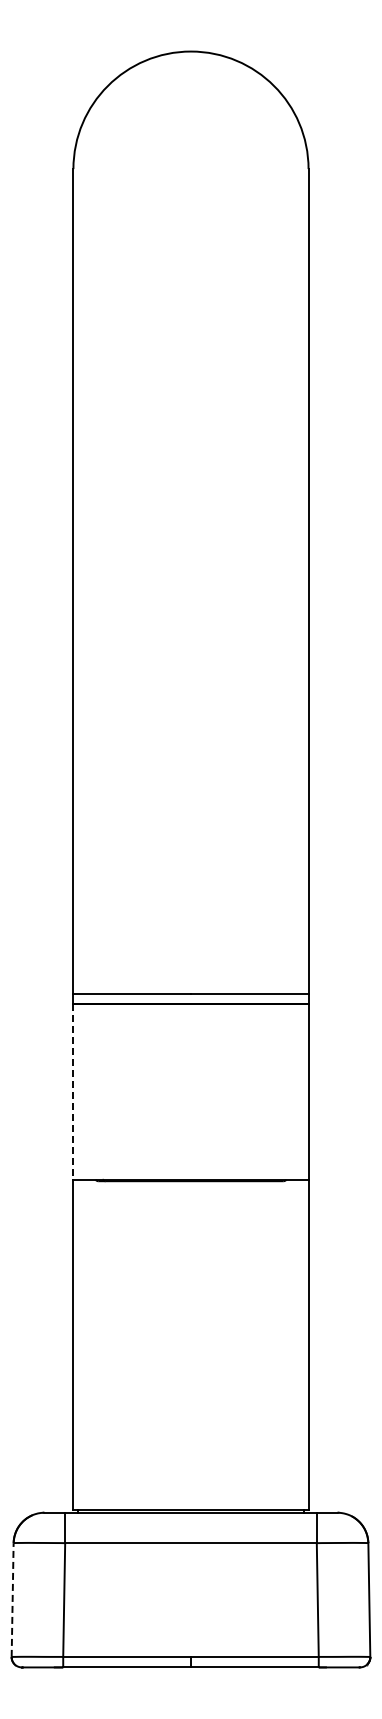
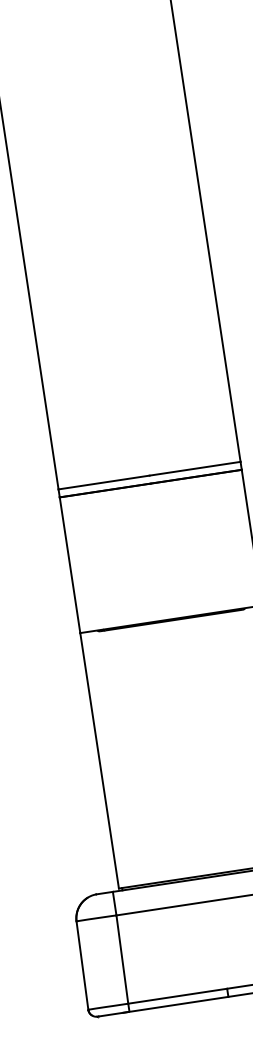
line: (73, 1092) -> (70, 565), dashed -> solid
line: (12, 1600) -> (82, 965), dashed -> solid

